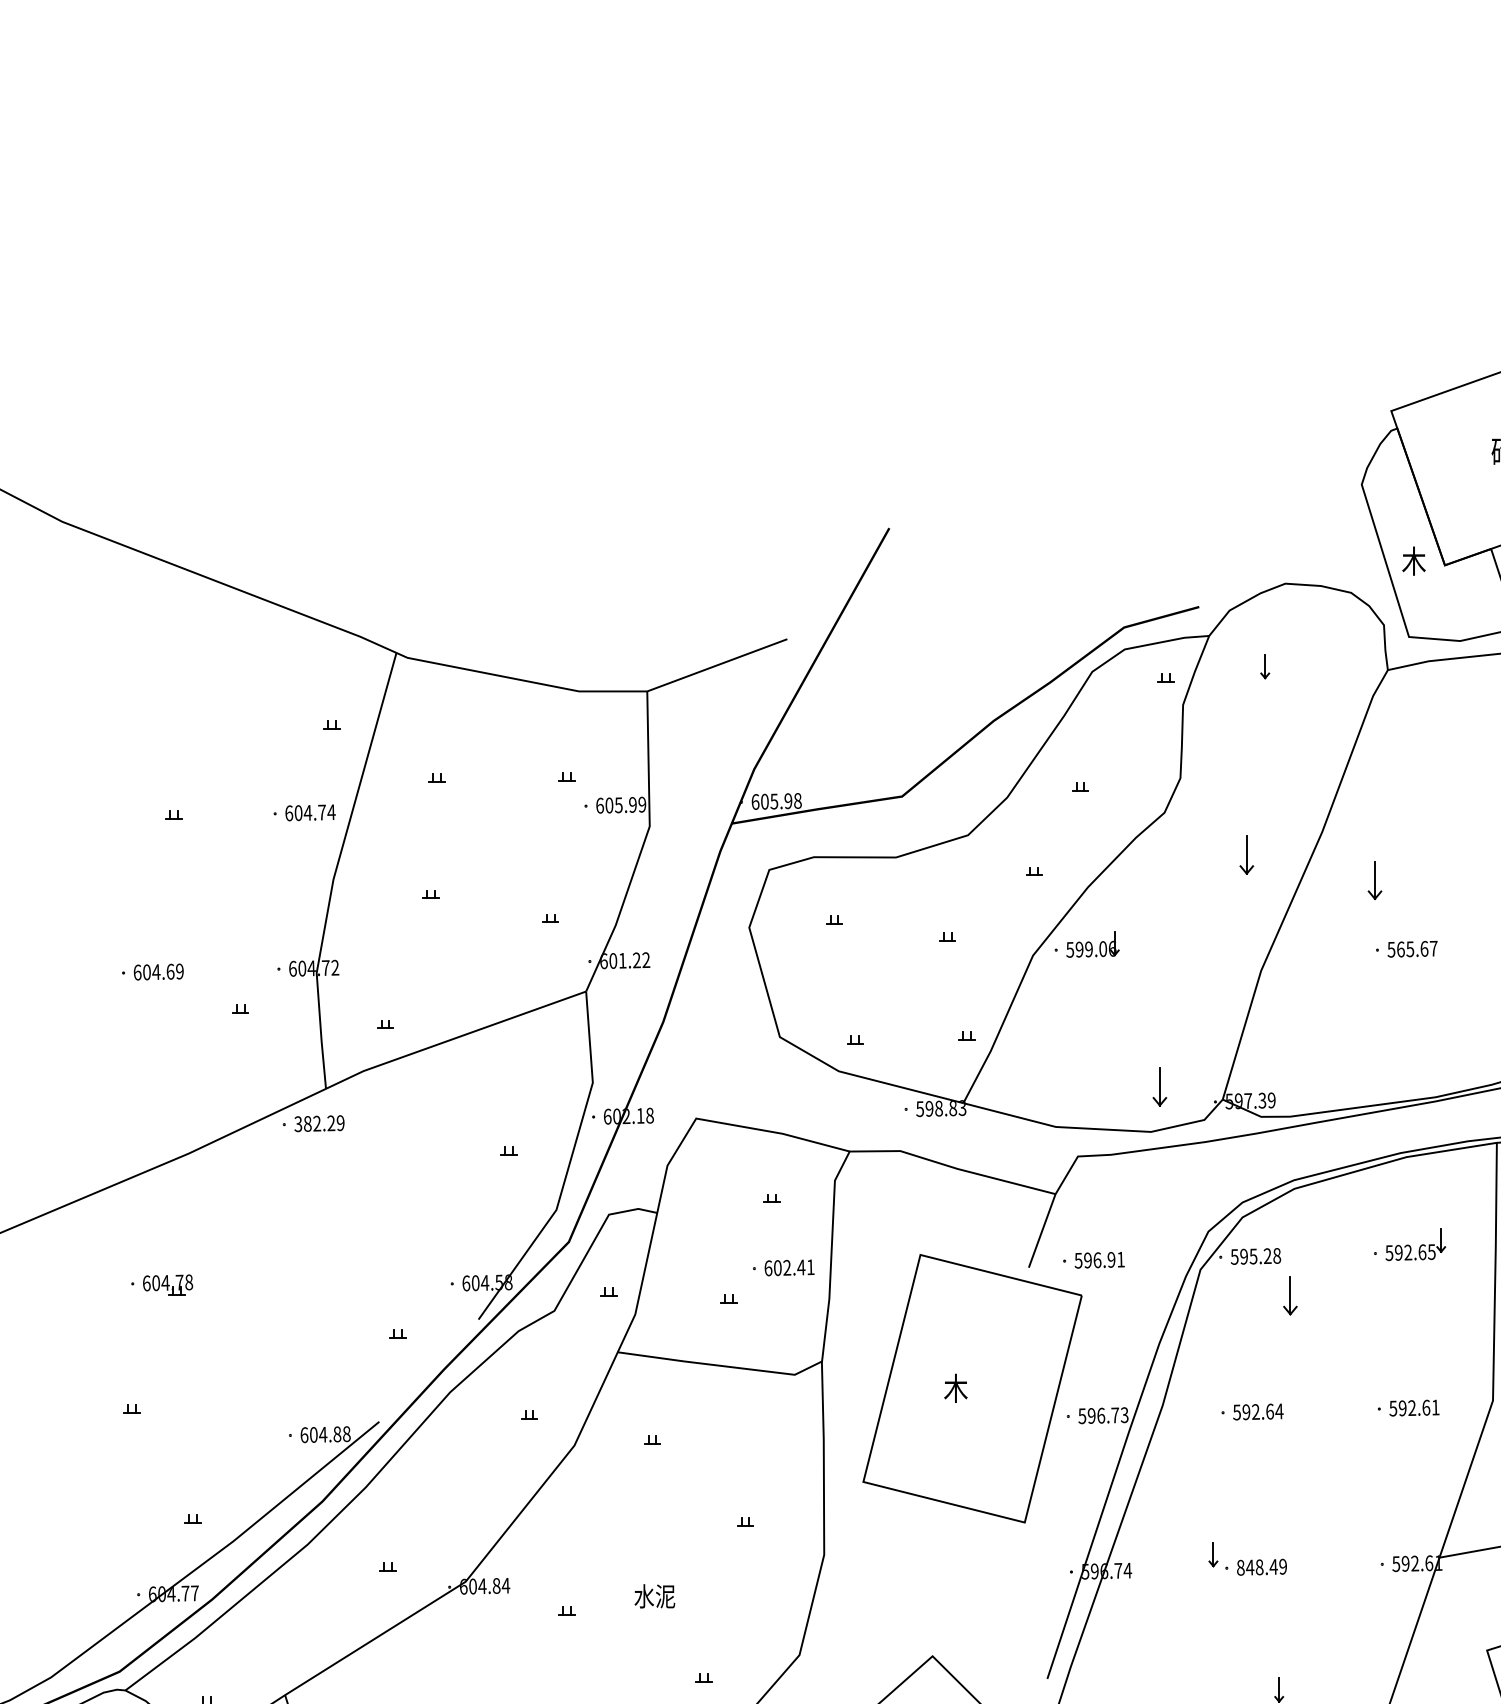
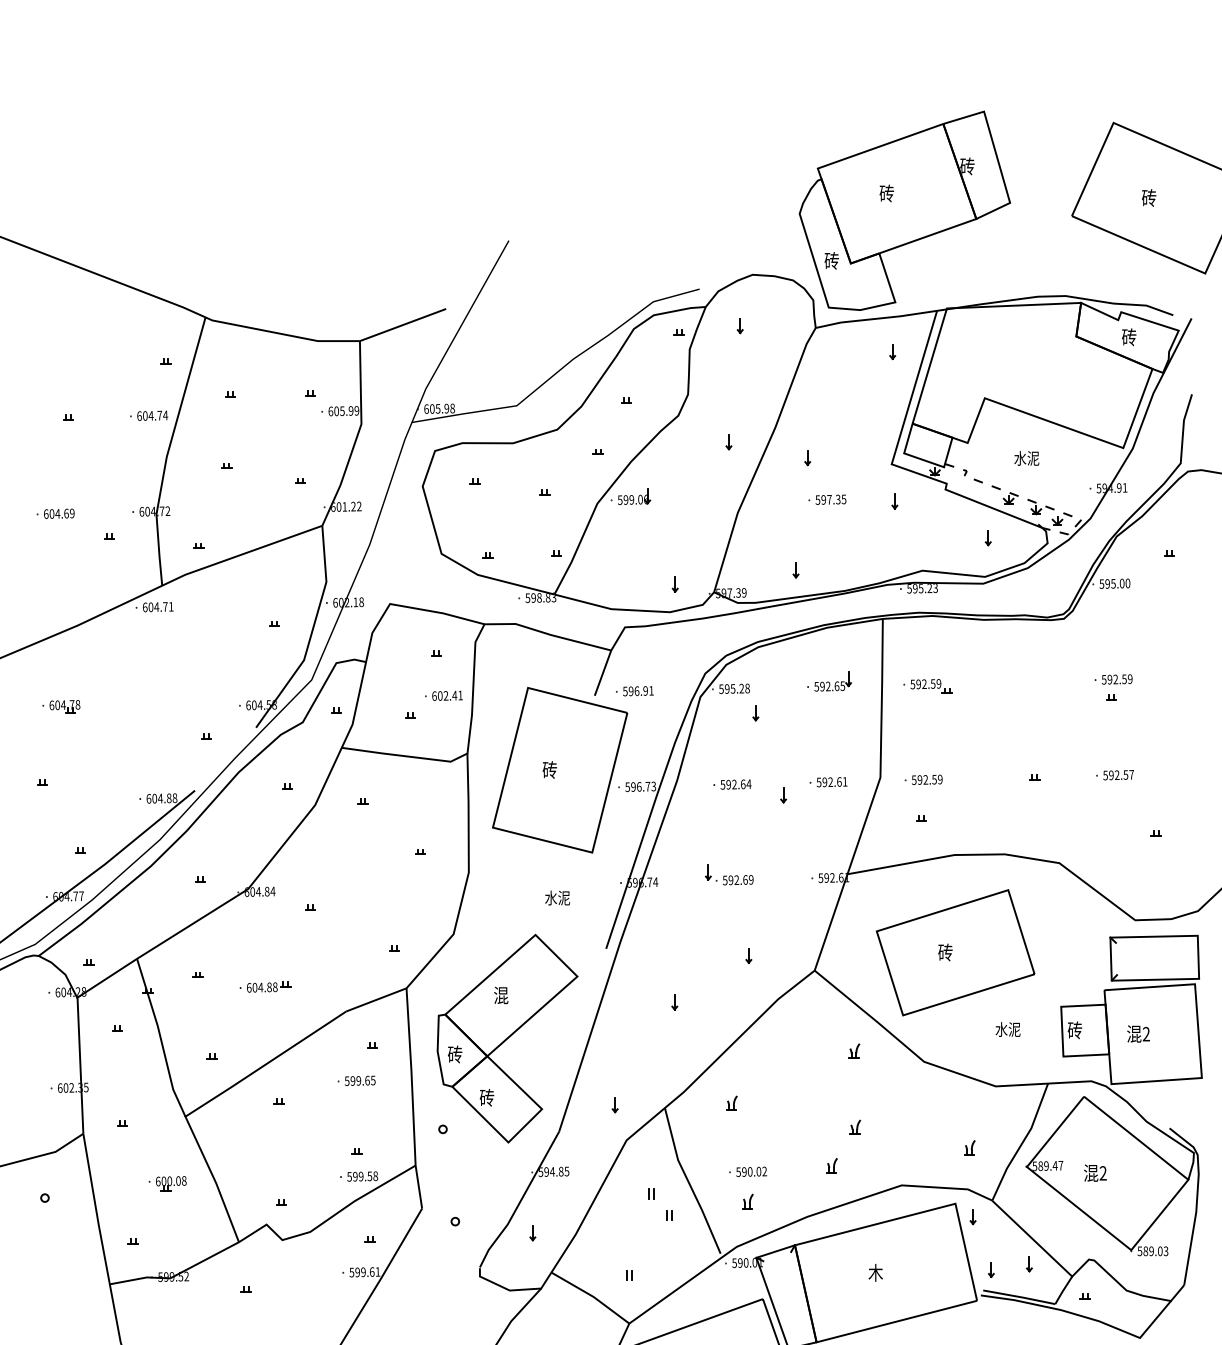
text: (1413, 560) -> (831, 260), 木 -> 砖
part: (1246, 856) -> (728, 442), size x0.62
part: (1374, 882) -> (807, 458), size x0.62
text: (1416, 948) -> (833, 499), 565.67 -> 597.35
part: (1354, 1064) -> (795, 570), added
part: (1158, 1086) -> (674, 584), size x0.62
text: (319, 1124) -> (158, 607), 382.29 -> 604.71
part: (1289, 1296) -> (755, 713), size x0.62
text: (955, 1387) -> (549, 769), 木 -> 砖
part: (1335, 1429) -> (783, 795), added
text: (1257, 1567) -> (735, 880), 848.49 -> 592.69
text: (654, 1595) -> (557, 897), moved

